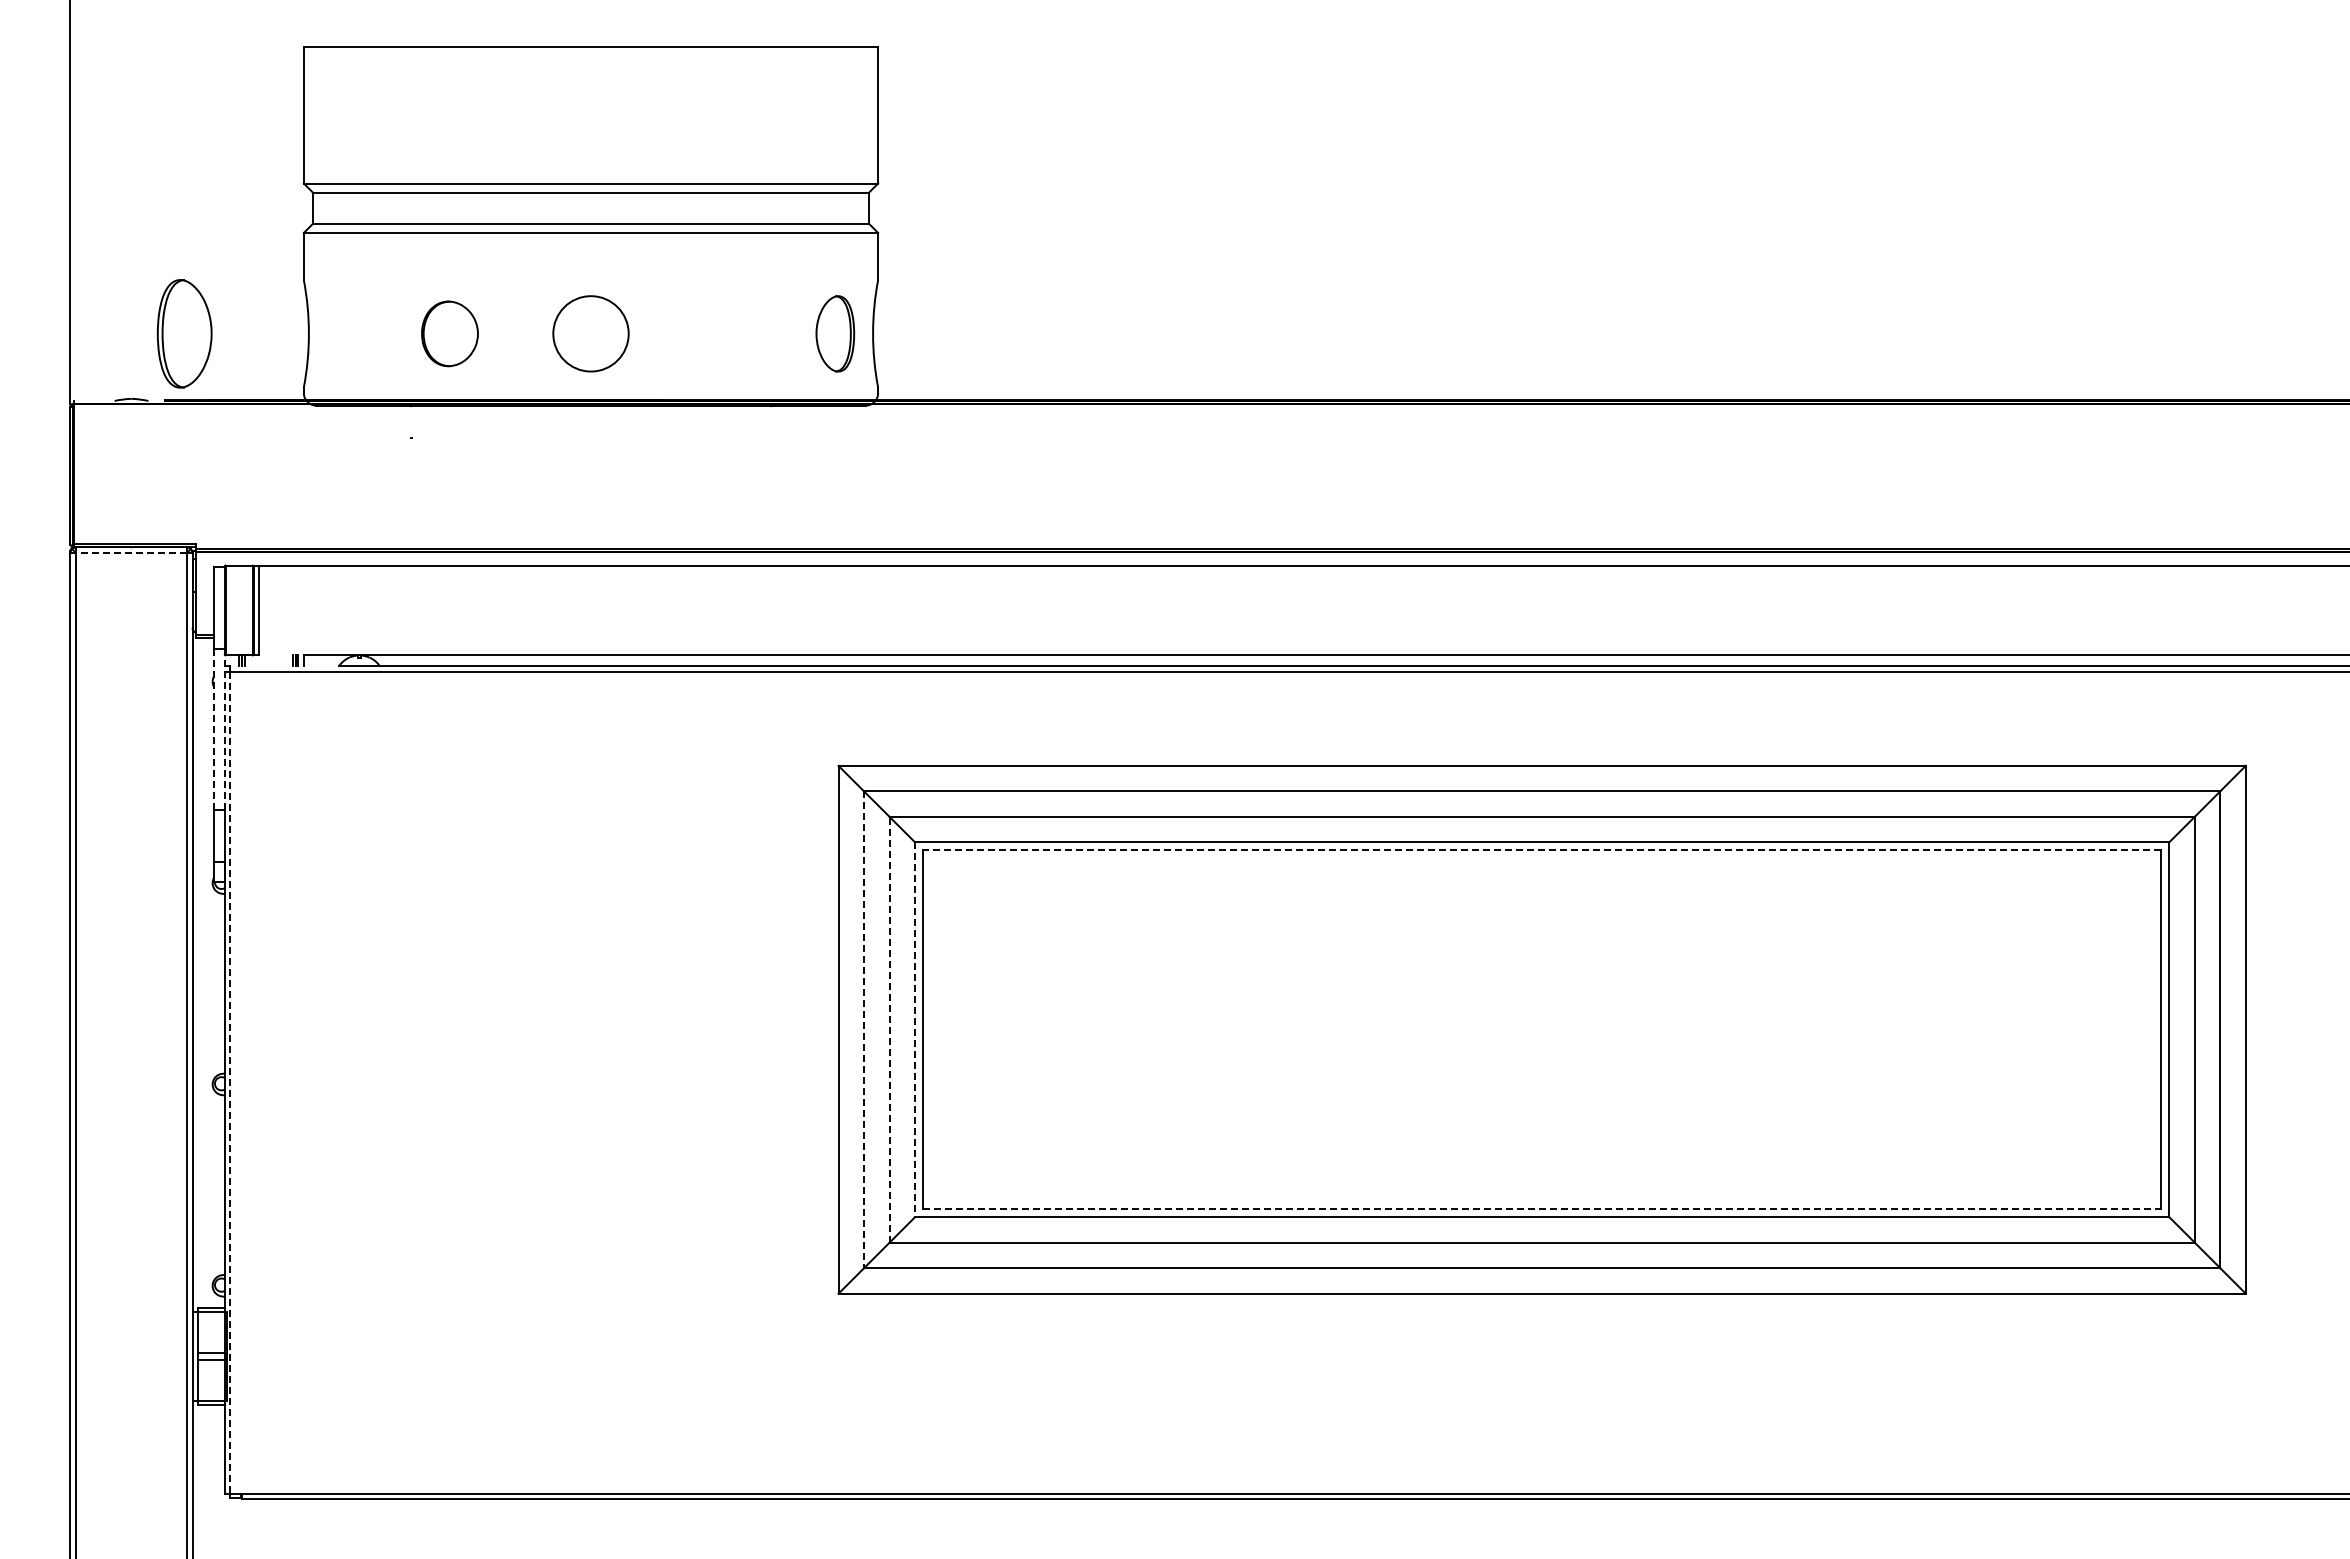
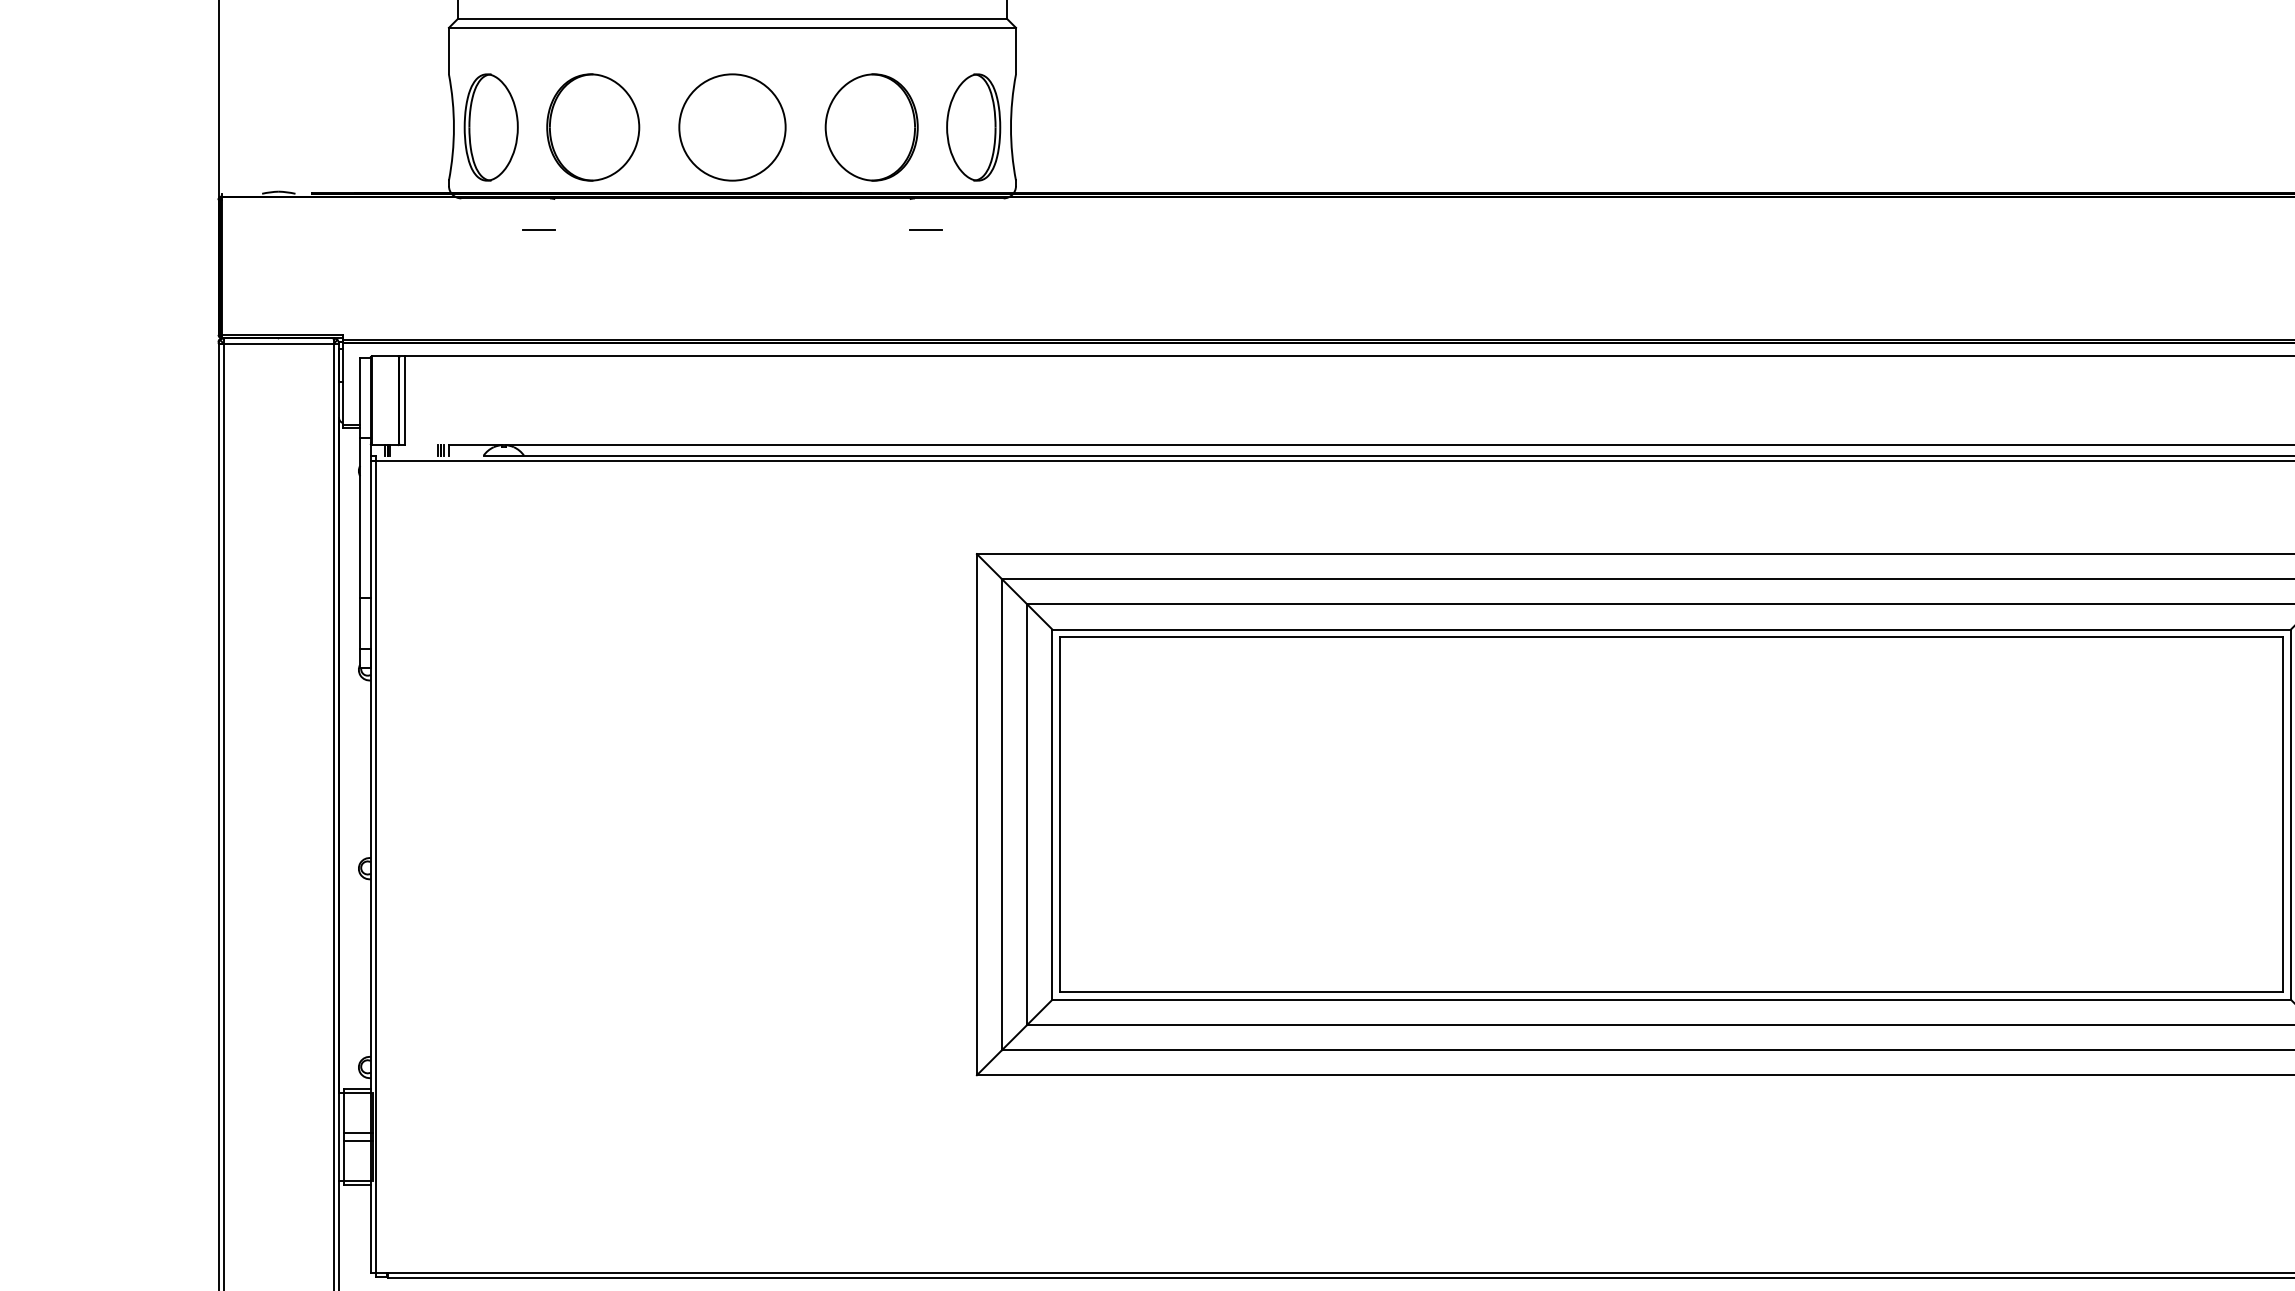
part: (184, 333) -> (491, 127), moved
part: (449, 333) -> (592, 127), size x1.67
circle: (590, 333) -> (731, 127), size x1.43
part: (731, 333) -> (871, 127), added
part: (835, 333) -> (973, 127), size x1.43
line: (394, 437) -> (538, 229), added
line: (786, 437) -> (925, 229), added
line: (131, 552) -> (278, 343), dashed -> solid
line: (214, 729) -> (360, 518), dashed -> solid
line: (224, 731) -> (370, 520), dashed -> solid
line: (1541, 850) -> (1670, 637), dashed -> solid
line: (863, 1029) -> (1001, 814), dashed -> solid
line: (889, 1029) -> (1027, 814), dashed -> solid
line: (914, 1030) -> (1051, 815), dashed -> solid
line: (230, 1082) -> (376, 866), dashed -> solid
line: (1542, 1209) -> (1671, 992), dashed -> solid

